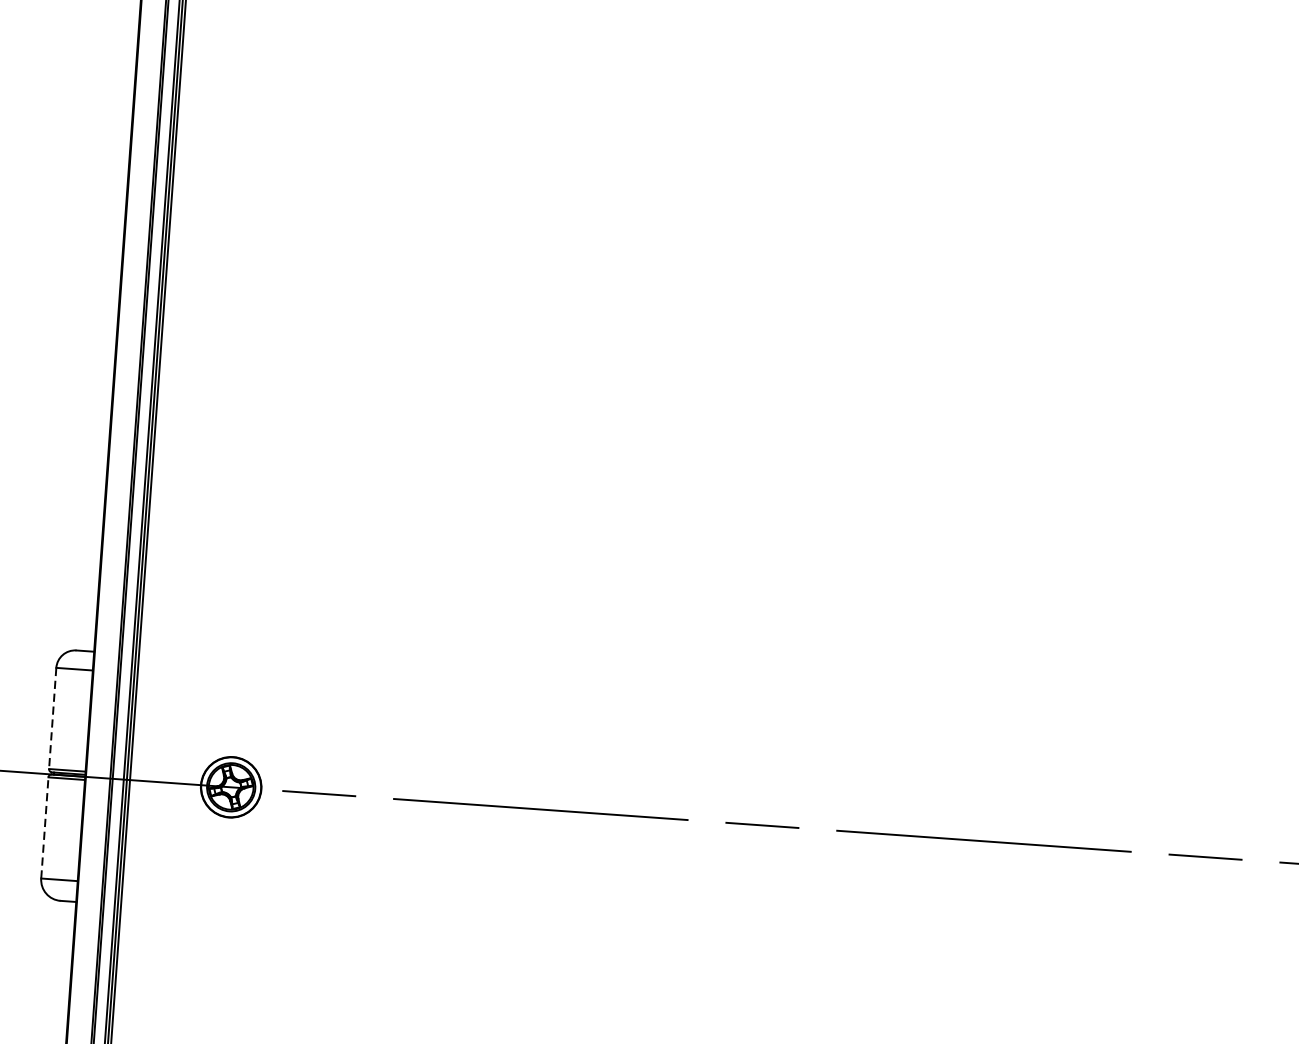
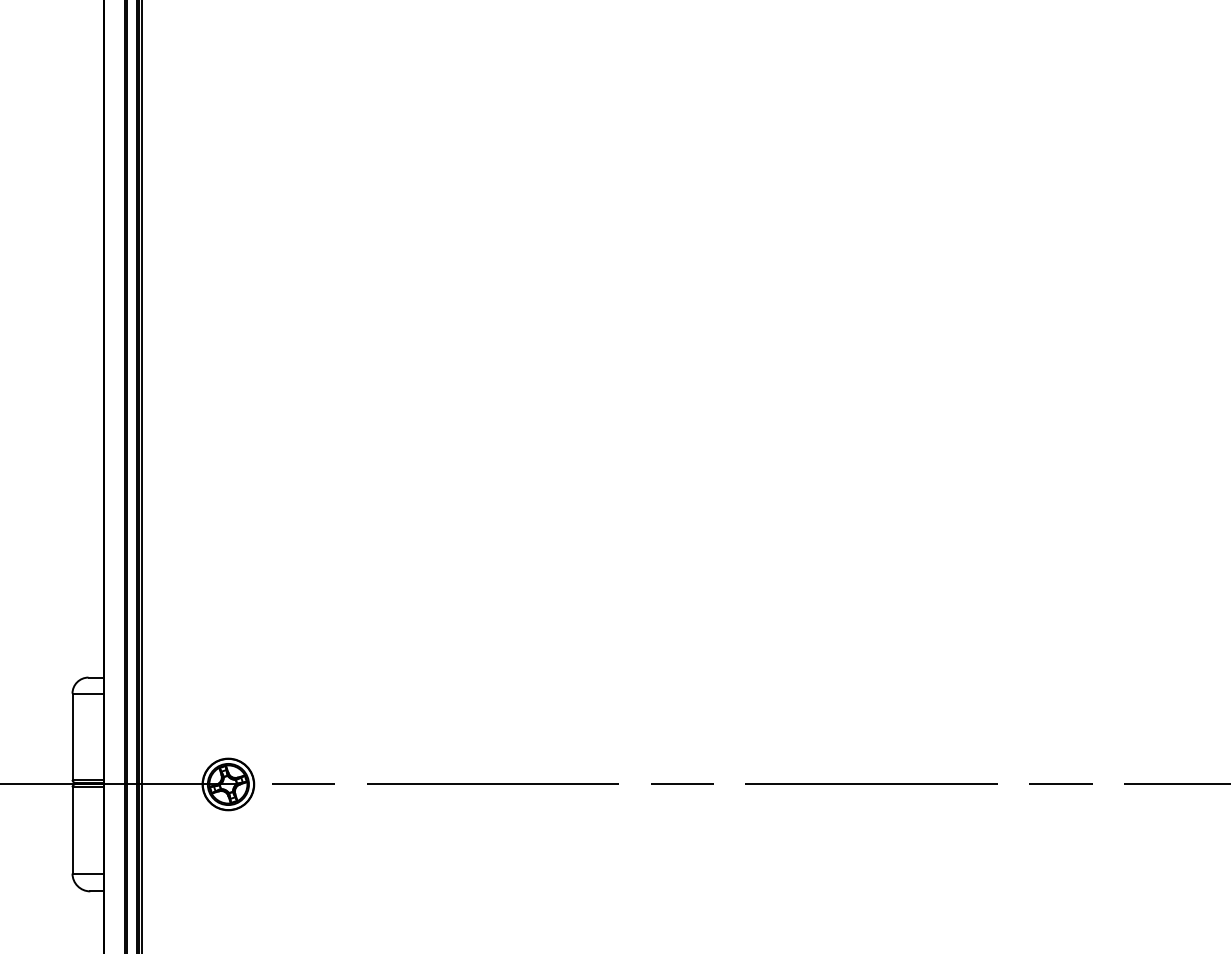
line: (52, 719) -> (72, 737), dashed -> solid
line: (44, 826) -> (72, 829), dashed -> solid

